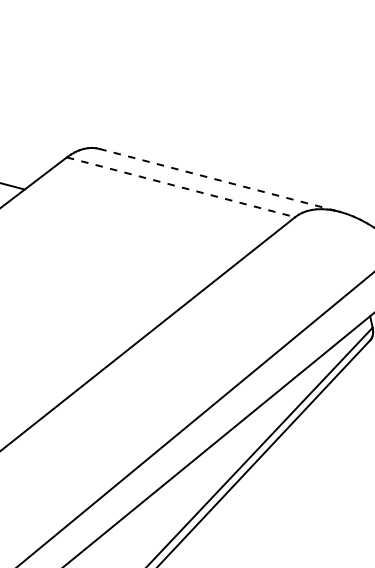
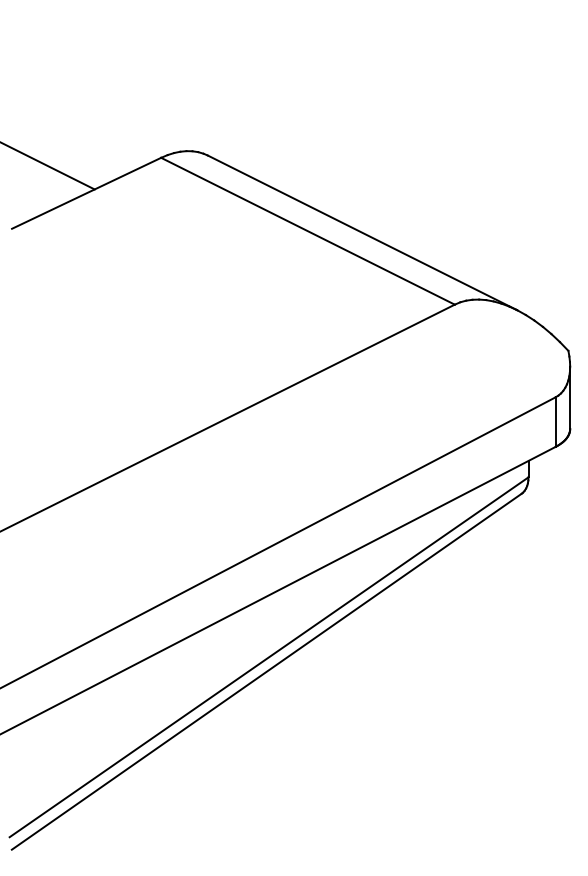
line: (219, 180) -> (362, 232), dashed -> solid
line: (181, 187) -> (308, 231), dashed -> solid

